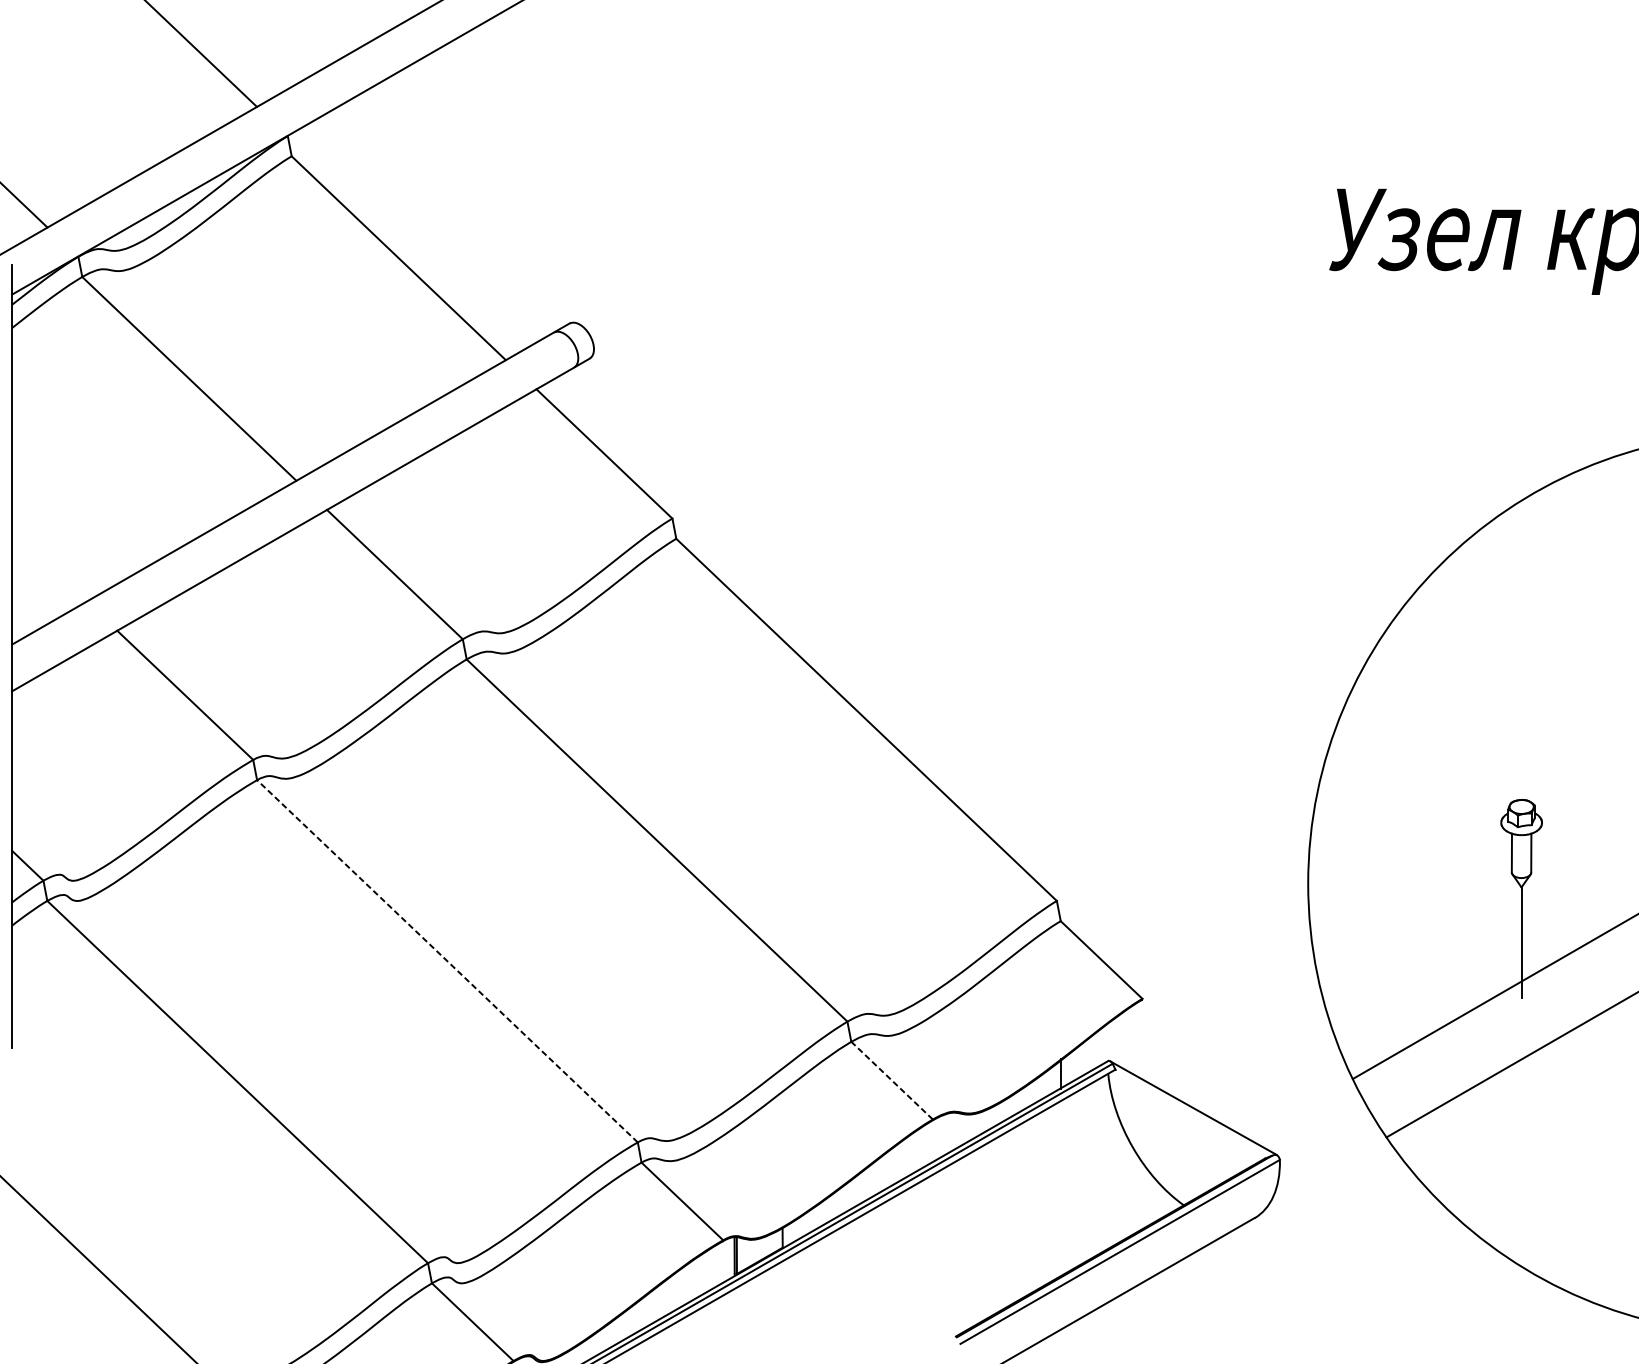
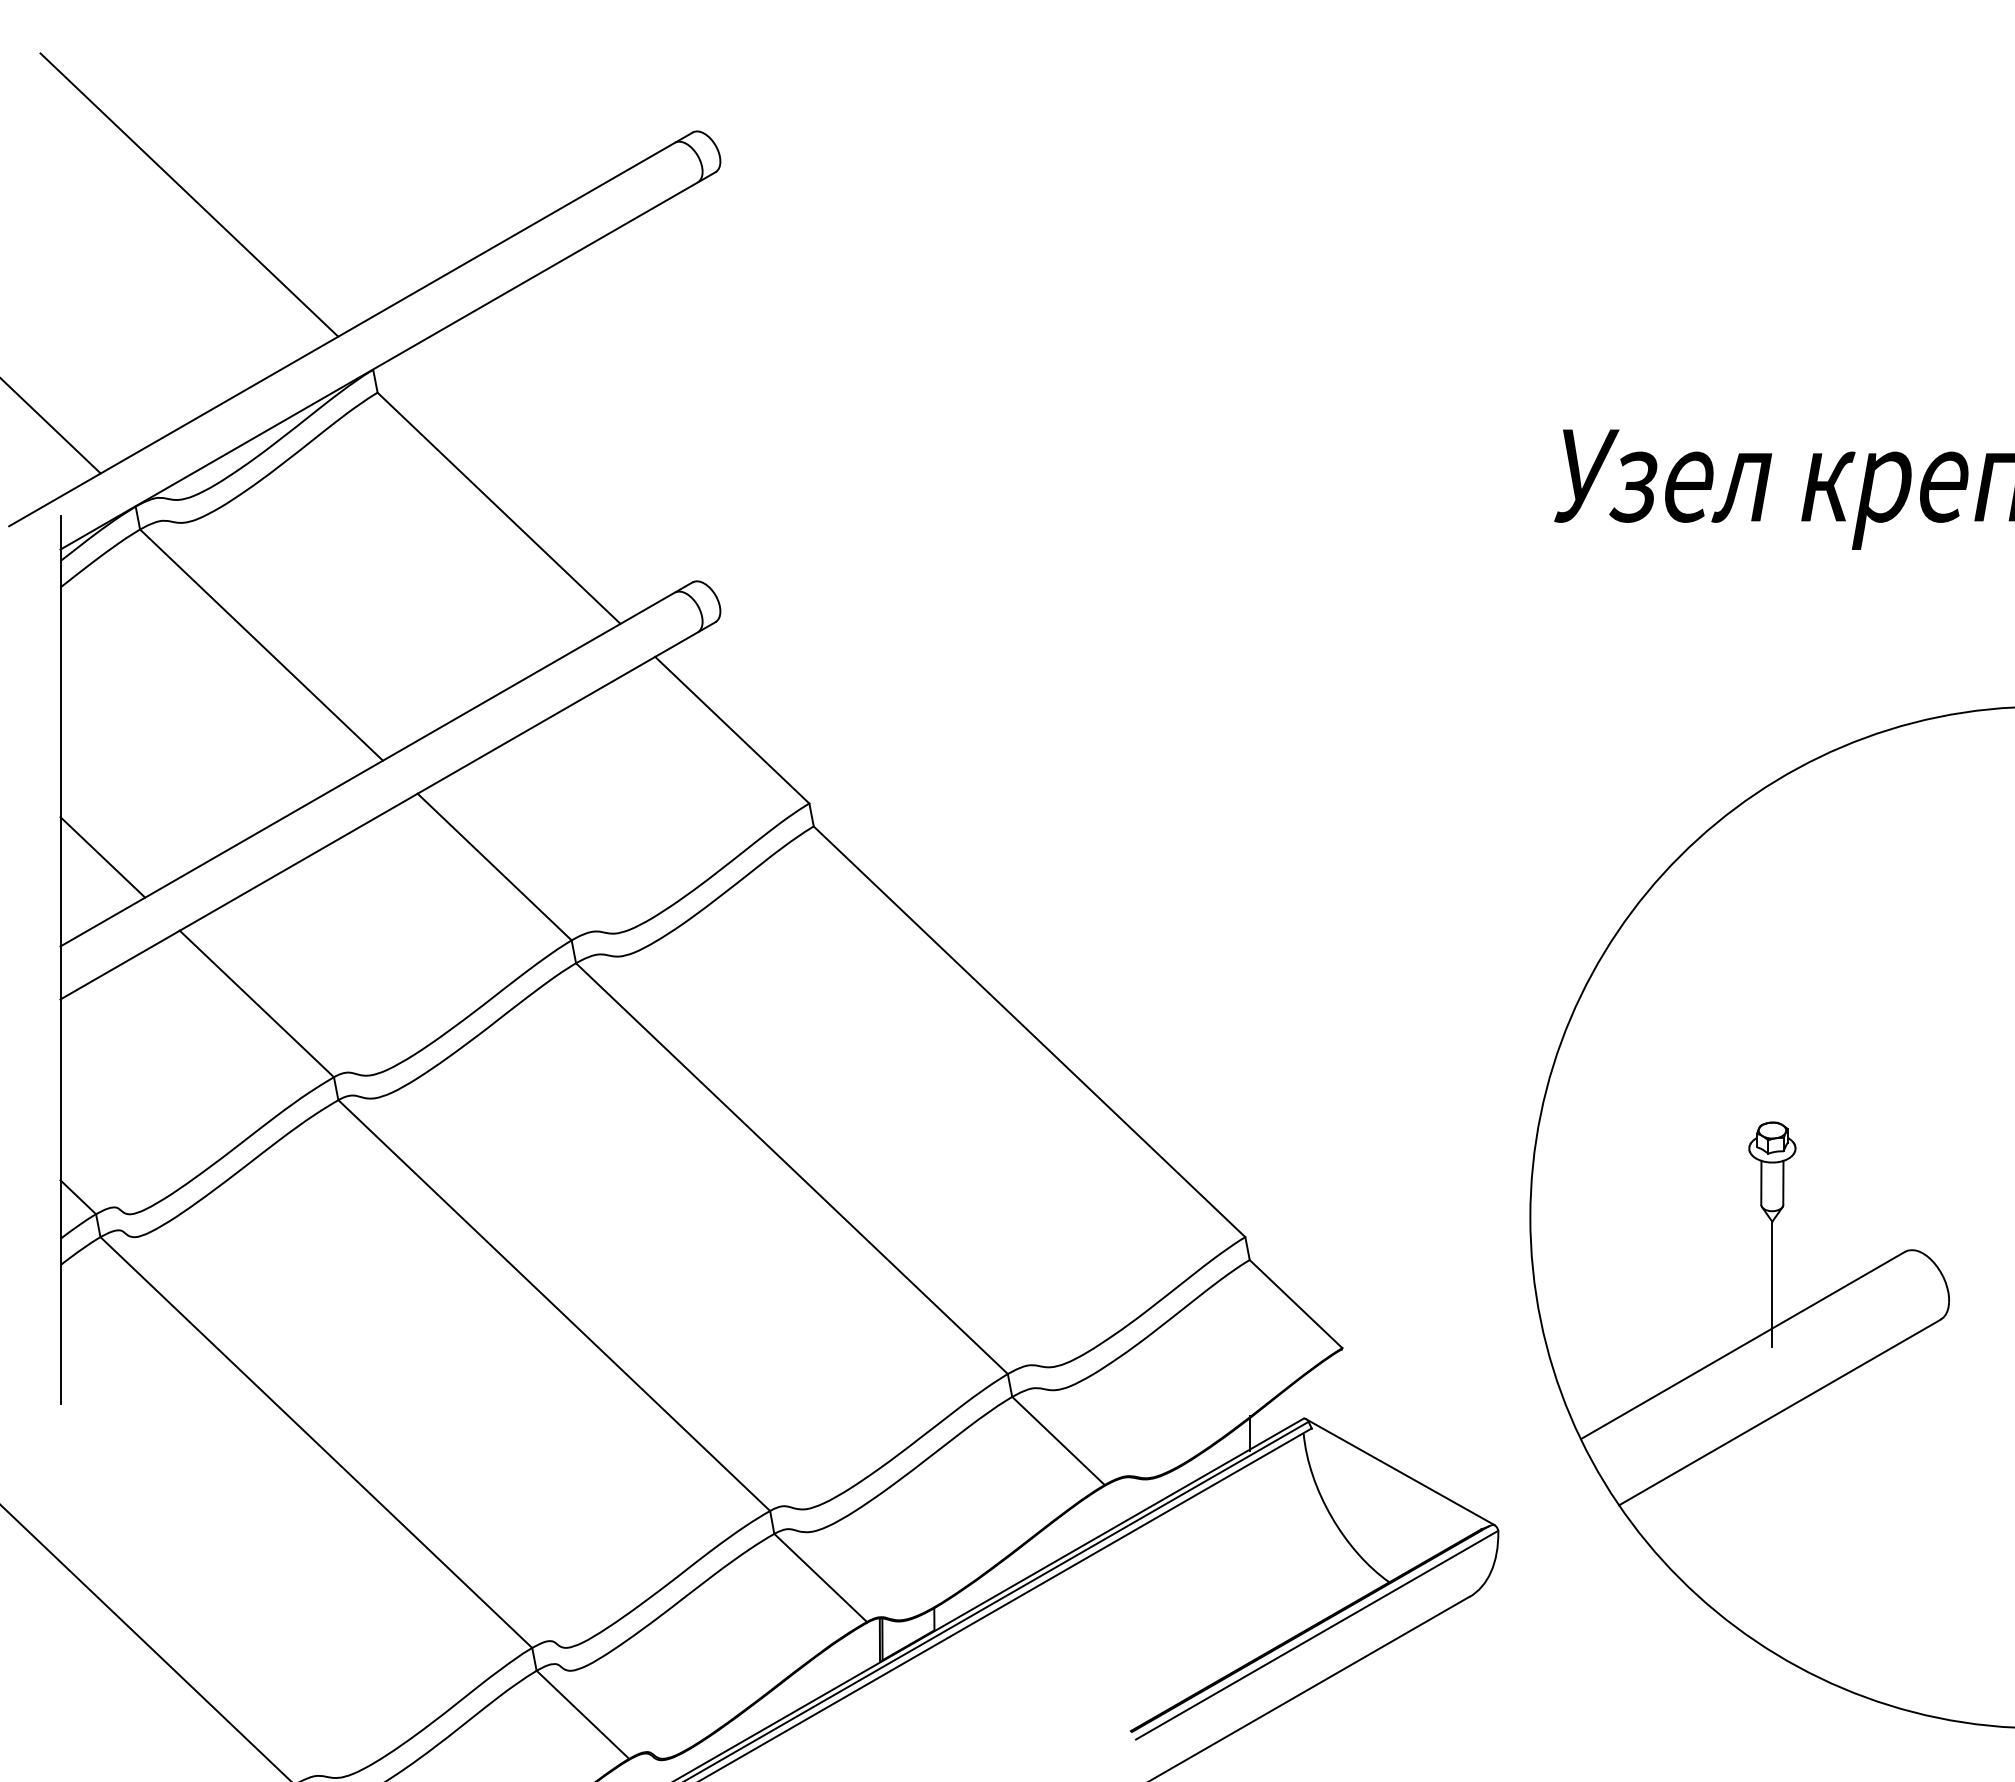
line: (49, 566) -> (102, 857), added
line: (447, 961) -> (554, 1305), dashed -> solid
line: (892, 1080) -> (1058, 1440), dashed -> solid

